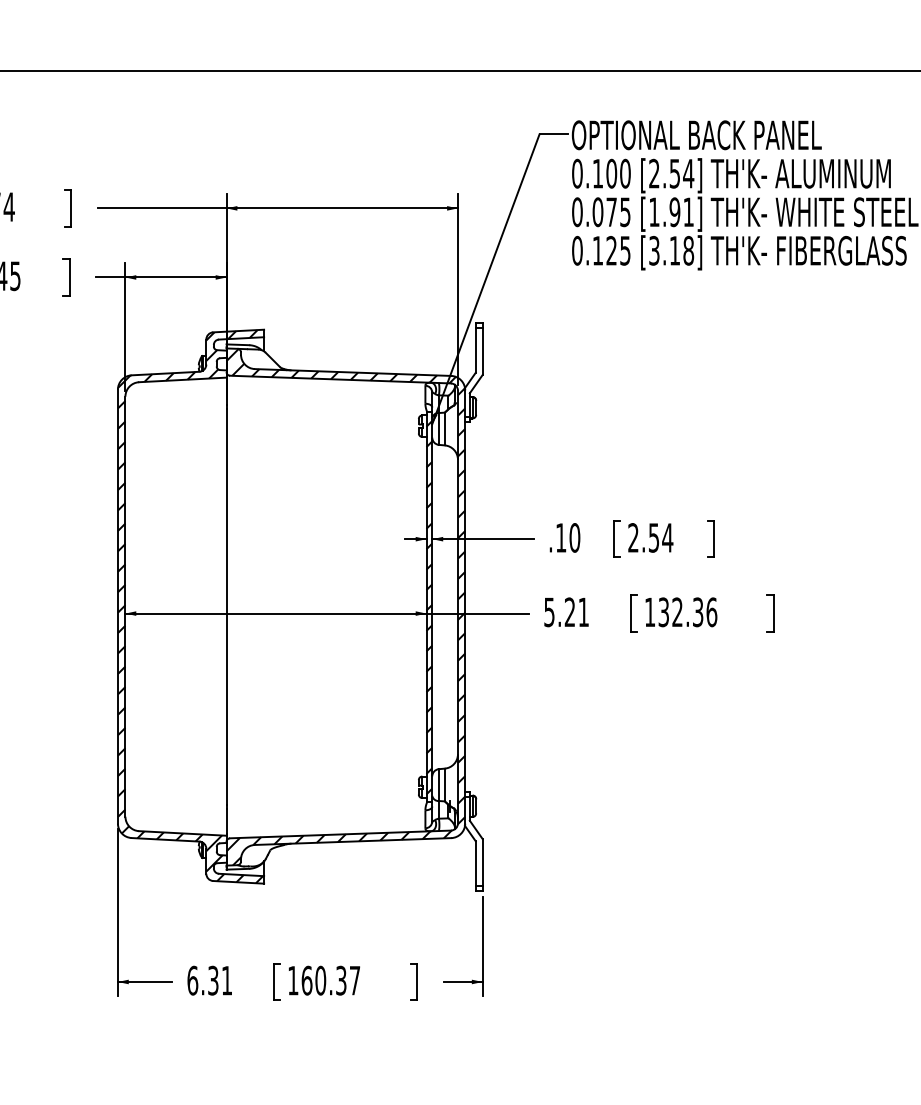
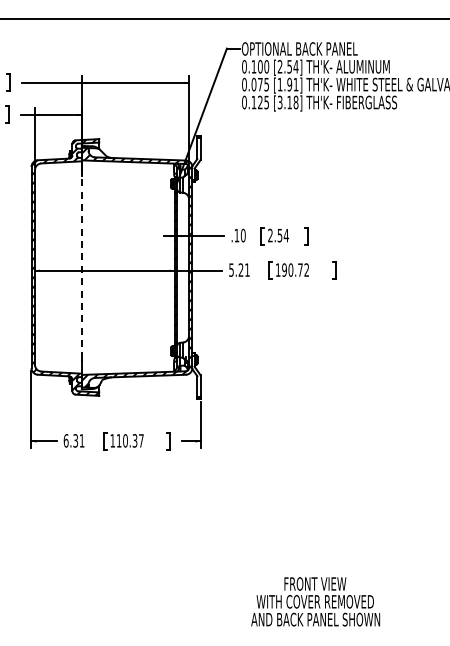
line: (225, 606) -> (81, 267), solid -> dashed
text: (687, 610) -> (295, 269), 132.36 -> 190.72
text: (305, 979) -> (118, 440), 160.37 -> 110.37

